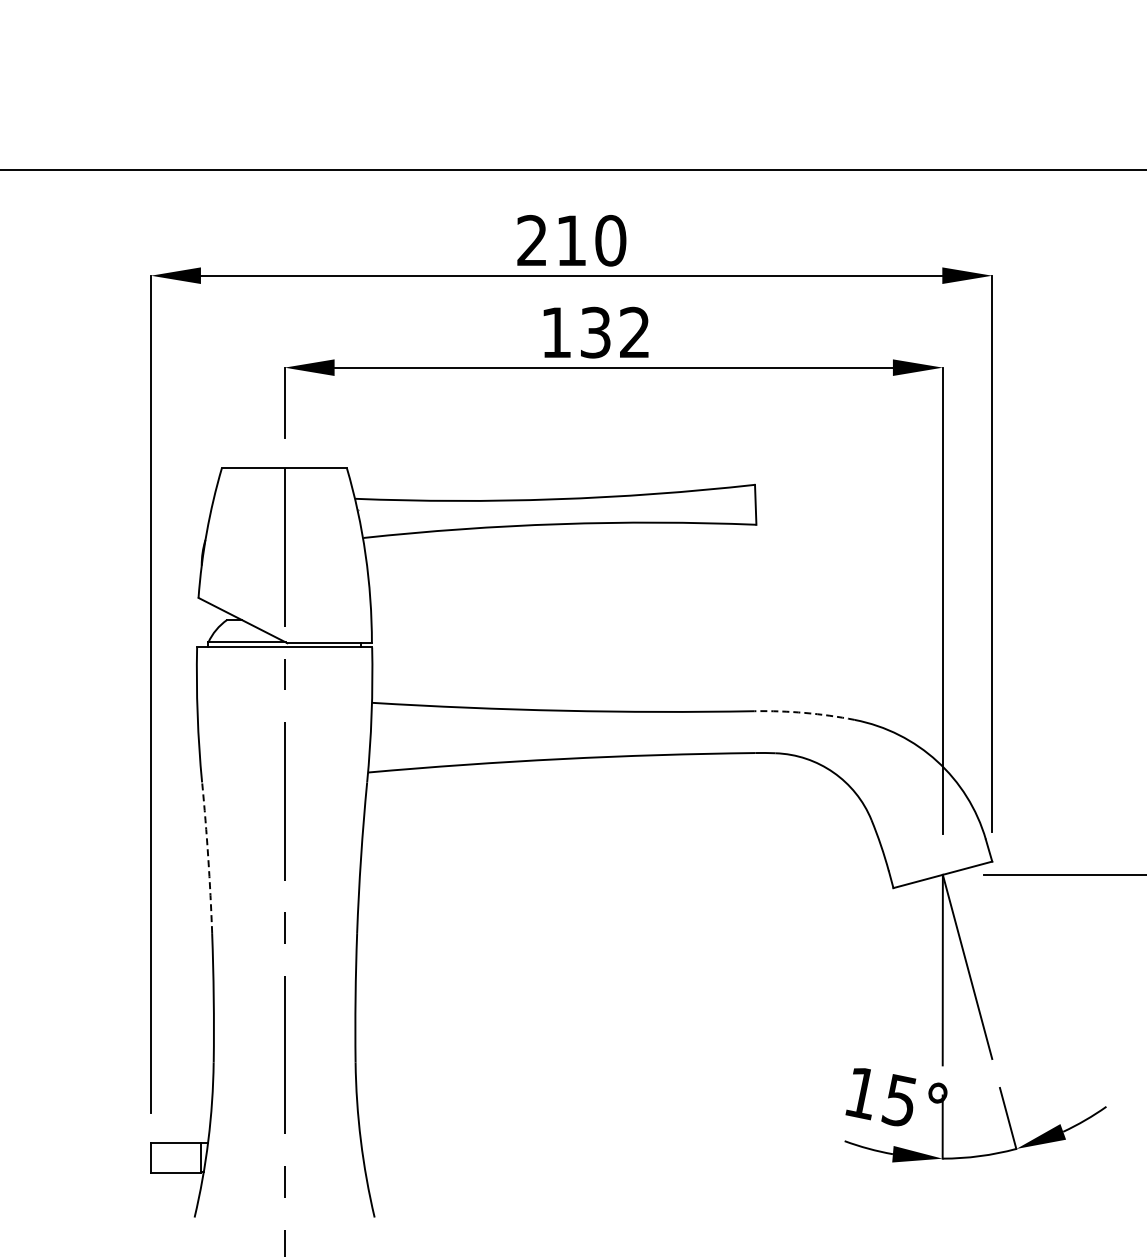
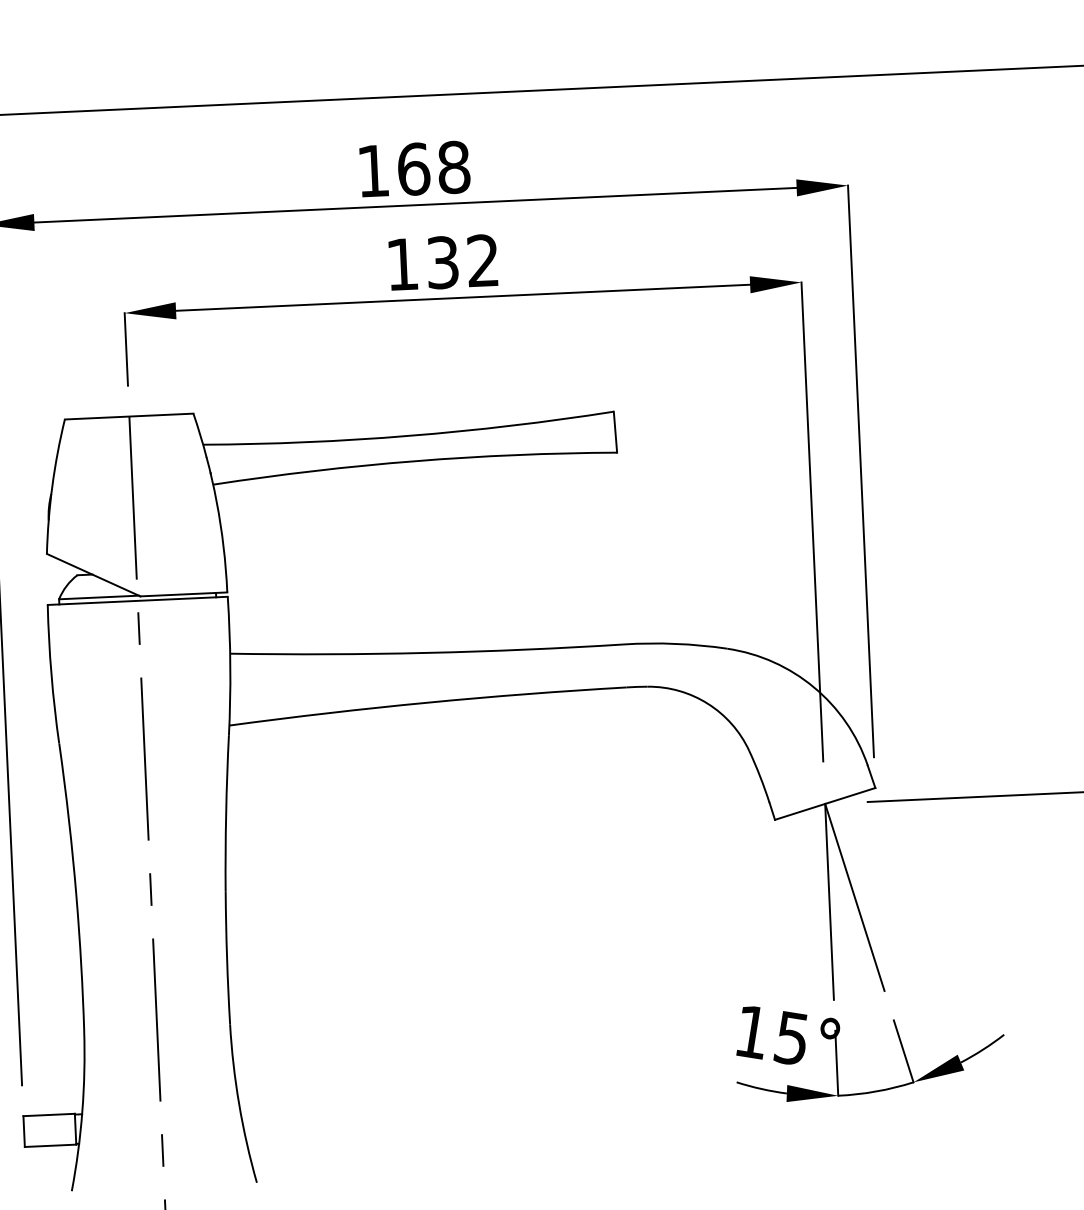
text: (571, 240) -> (413, 169), 210 -> 168
arc: (804, 712) -> (675, 643), dashed -> solid
arc: (208, 857) -> (69, 820), dashed -> solid

